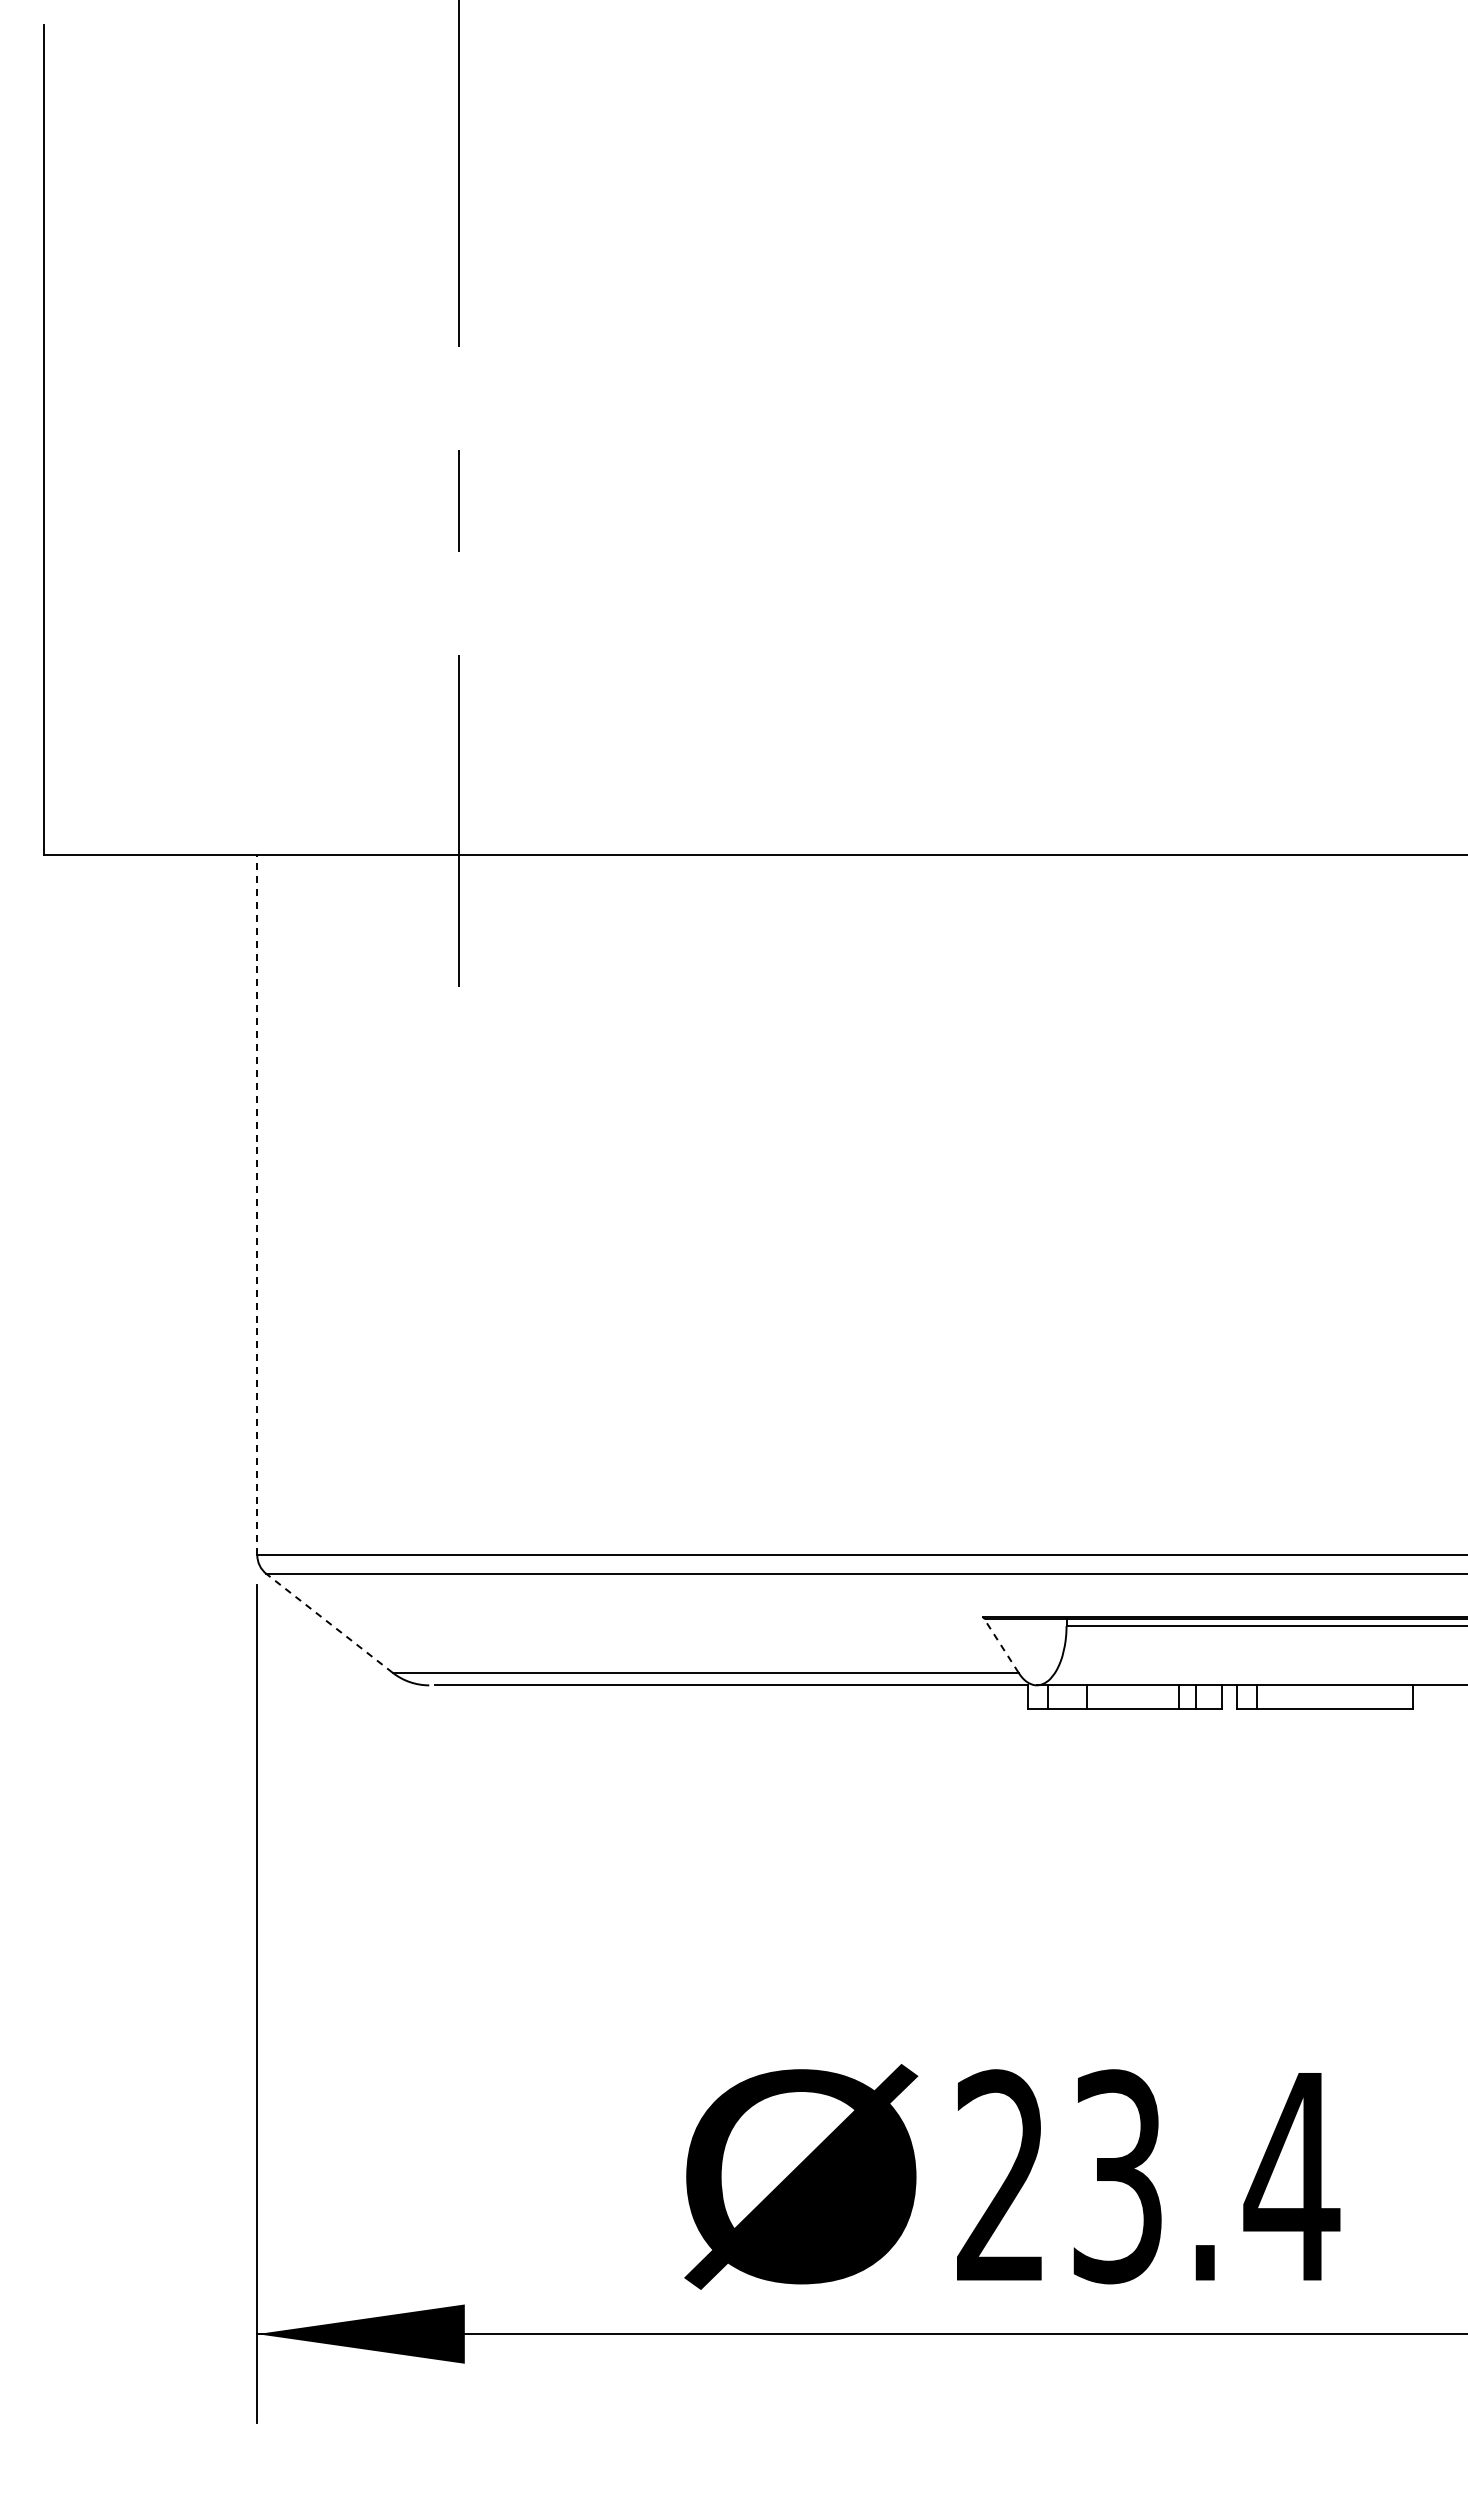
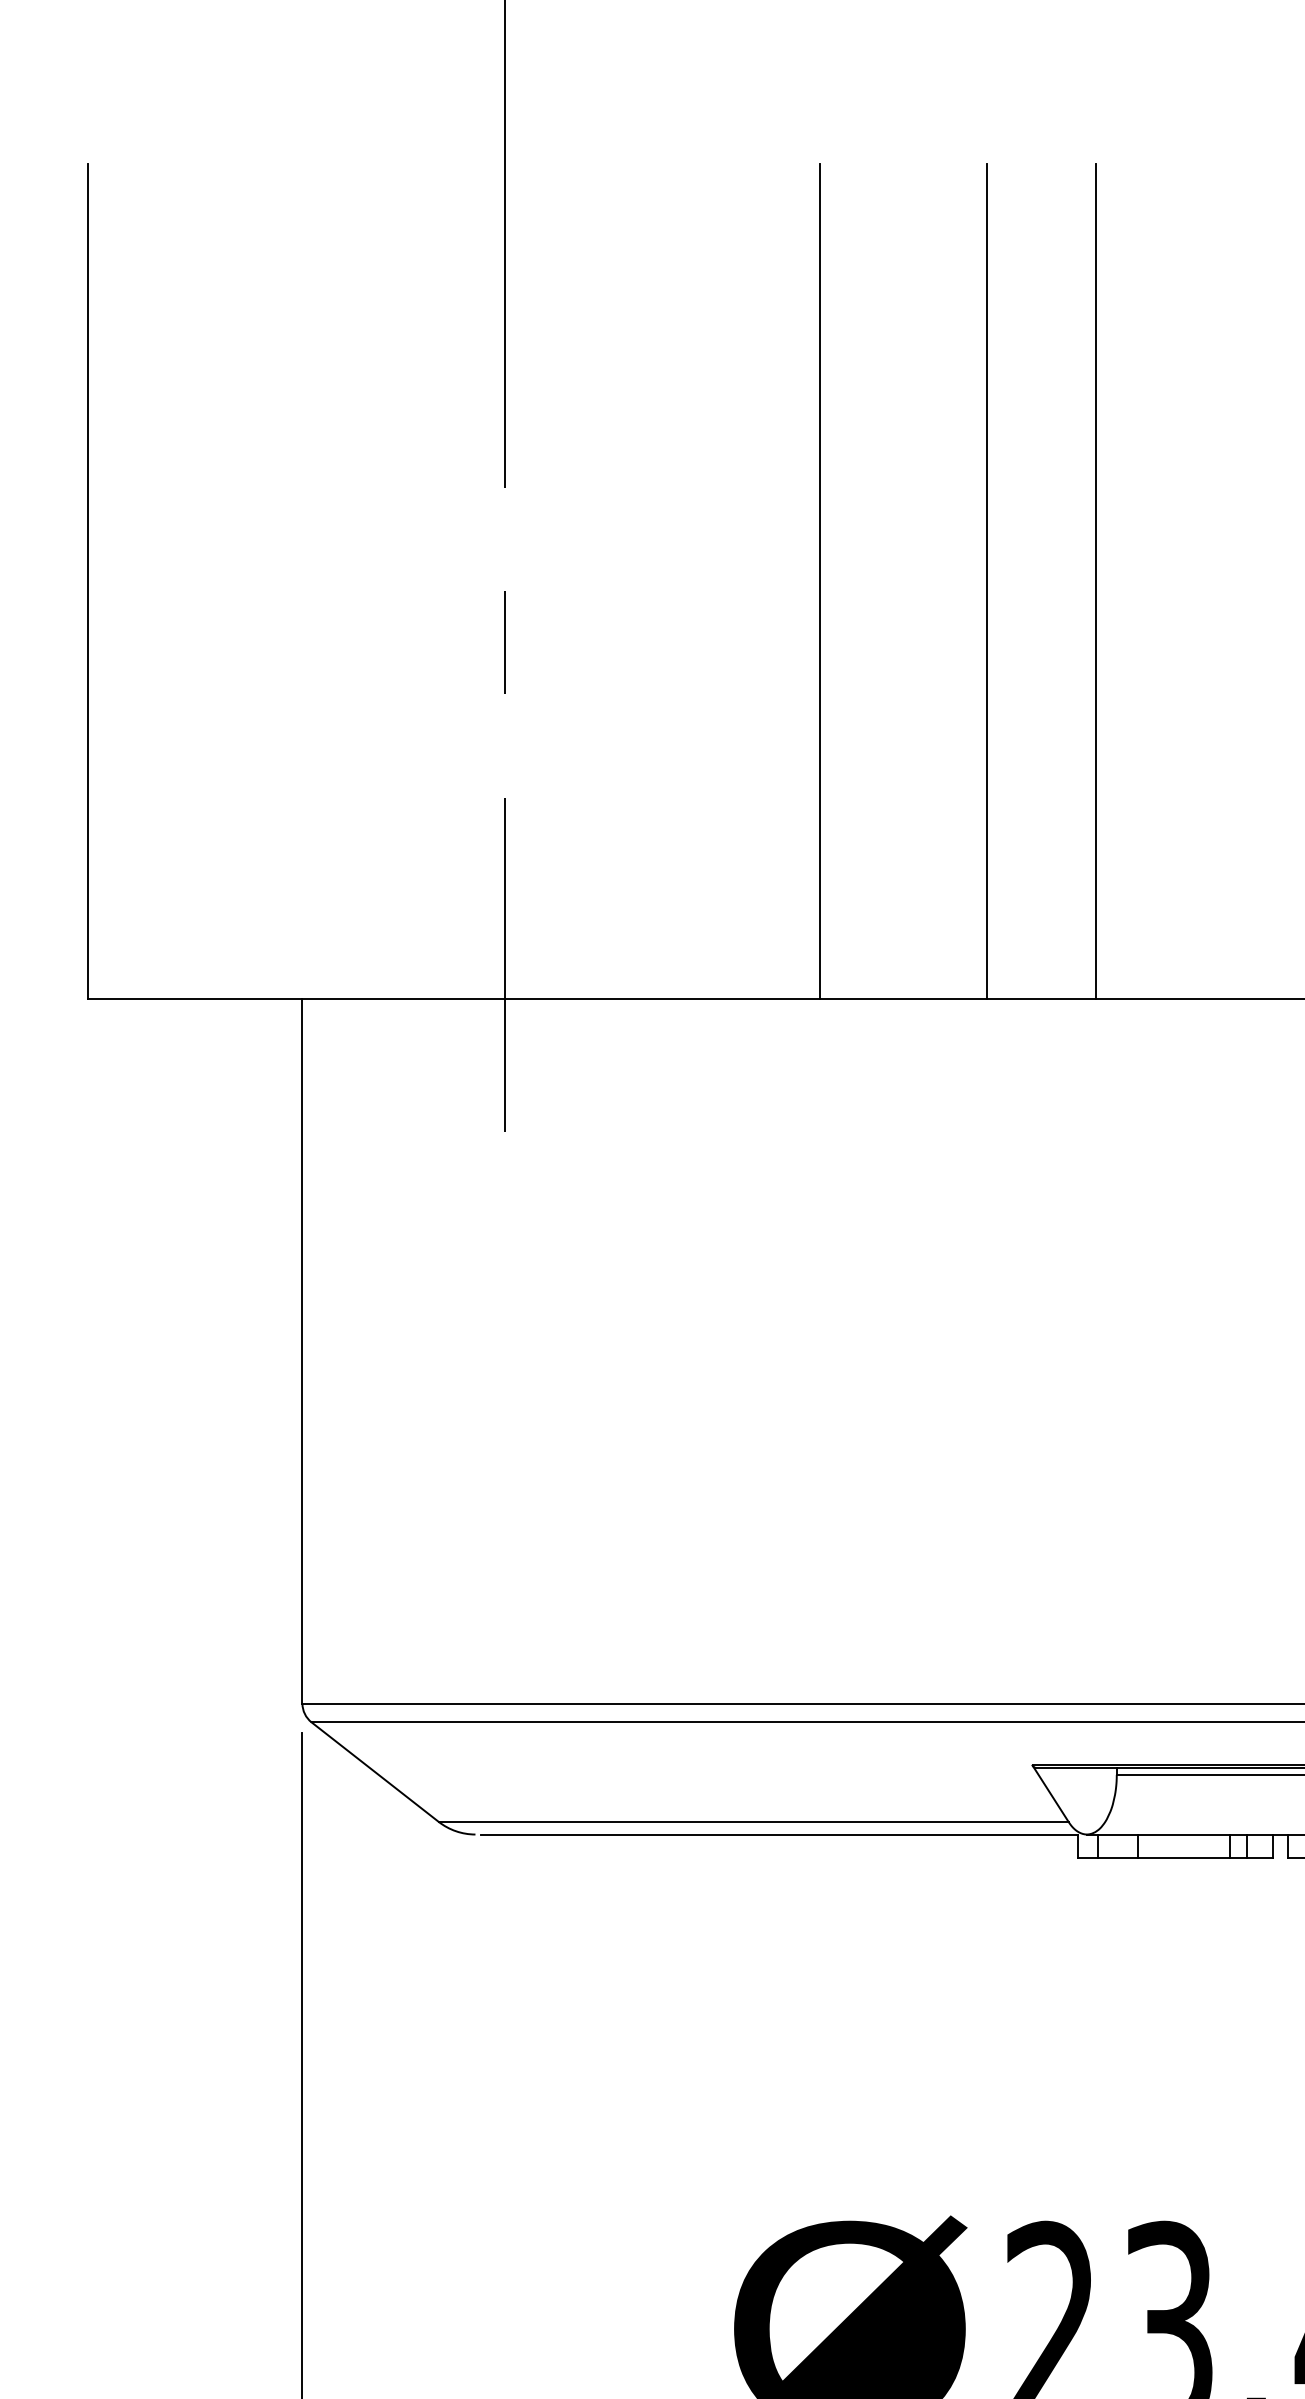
line: (772, 440) -> (820, 581), added
line: (937, 440) -> (986, 581), added
line: (1045, 440) -> (1095, 581), added
line: (257, 1205) -> (302, 1351), dashed -> solid
line: (329, 1623) -> (375, 1772), dashed -> solid
line: (1000, 1644) -> (1050, 1793), dashed -> solid

